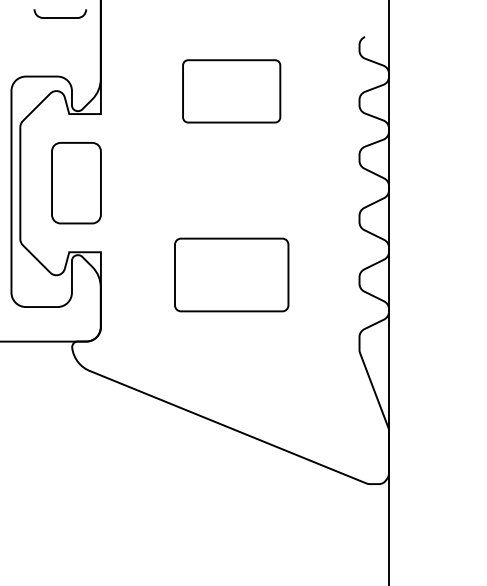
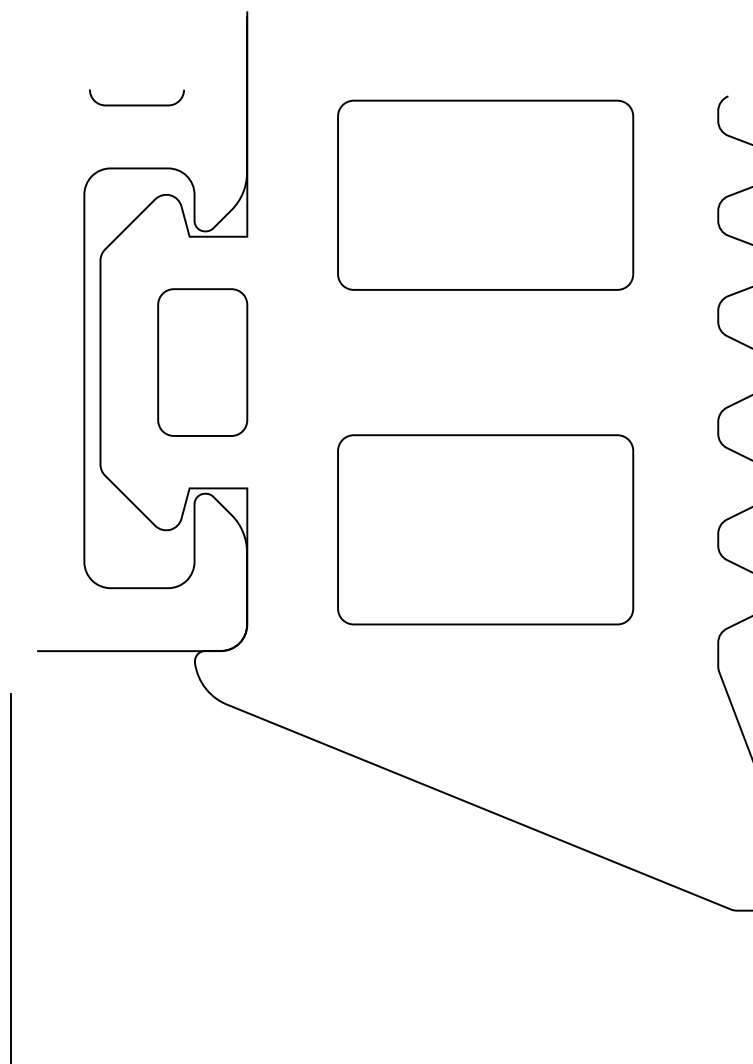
curve: (59, 17) -> (135, 104), moved
part: (231, 91) -> (485, 195), size x1.67
part: (231, 274) -> (485, 528), size x1.43

